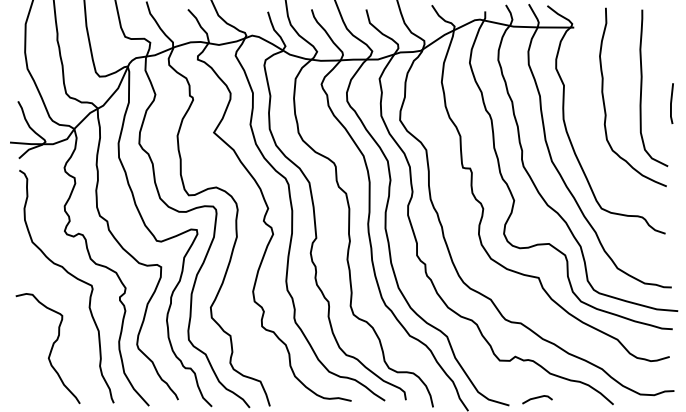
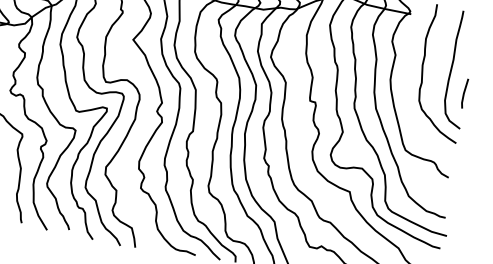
part: (671, 103) -> (464, 93), moved

